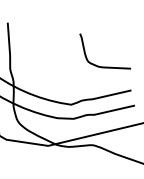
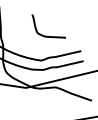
curve: (101, 65) -> (46, 35), moved

